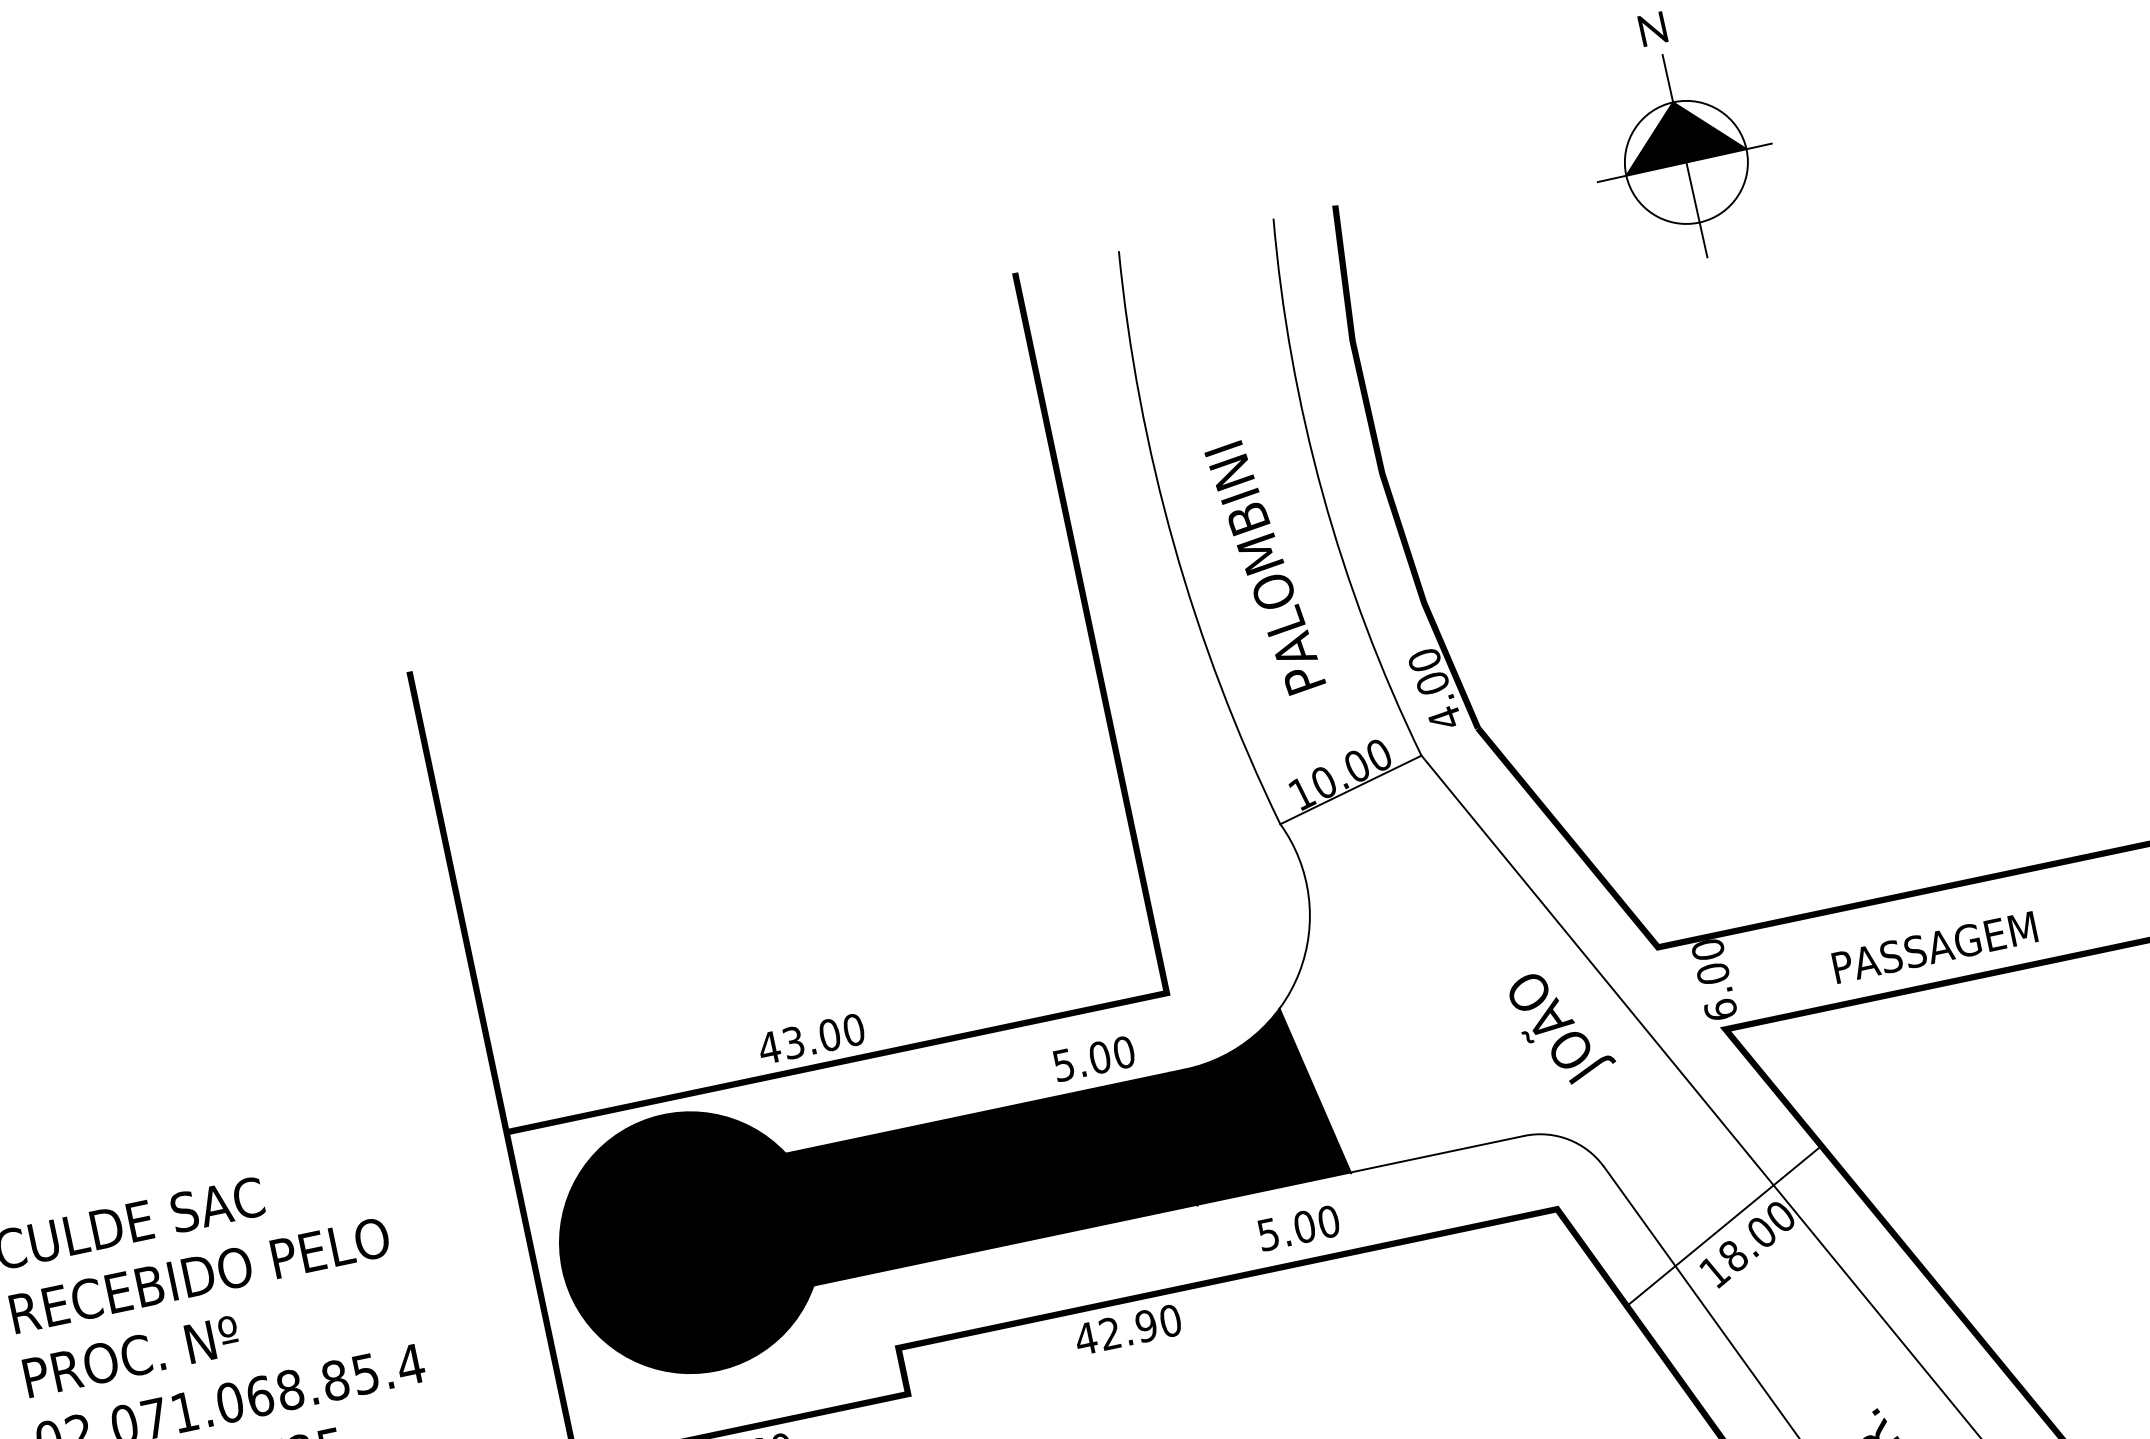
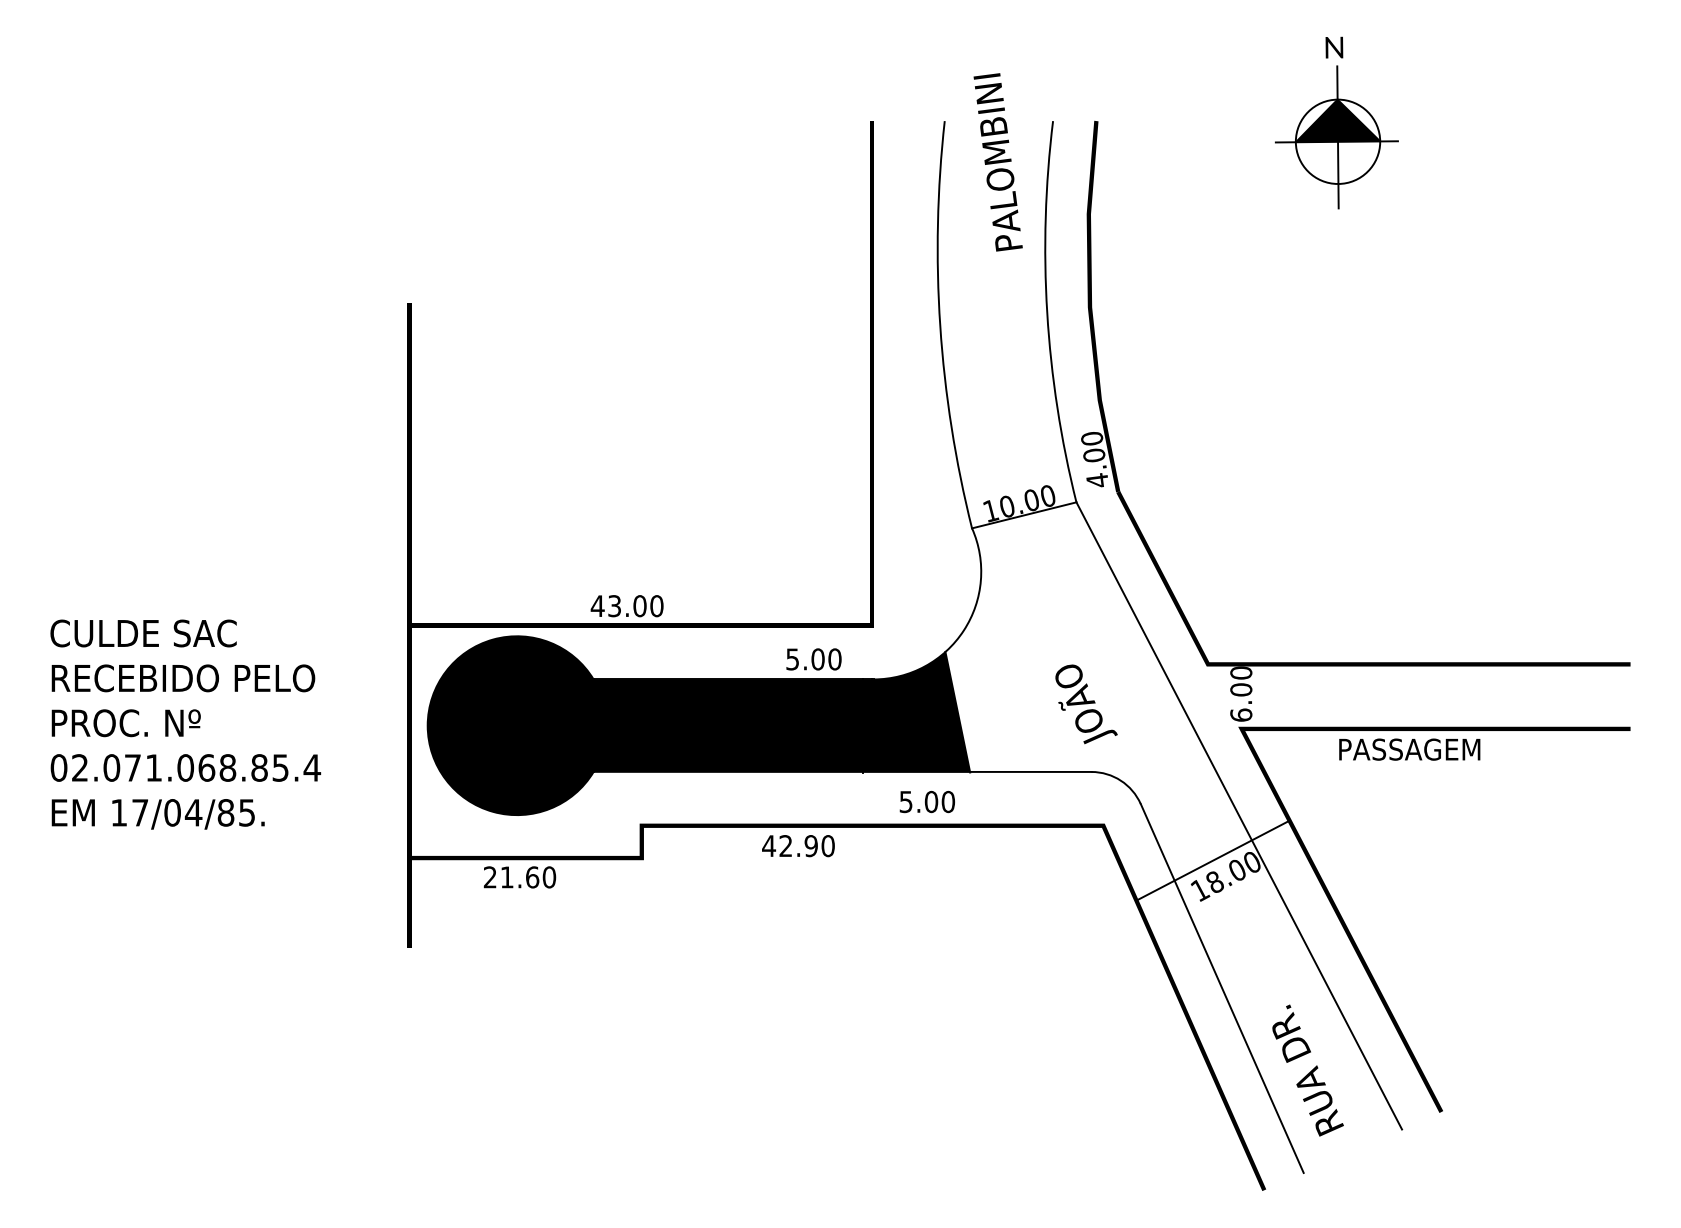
text: (1264, 568) -> (997, 162), moved
text: (1934, 947) -> (1409, 749), moved
text: (1562, 1027) -> (1086, 704), moved

